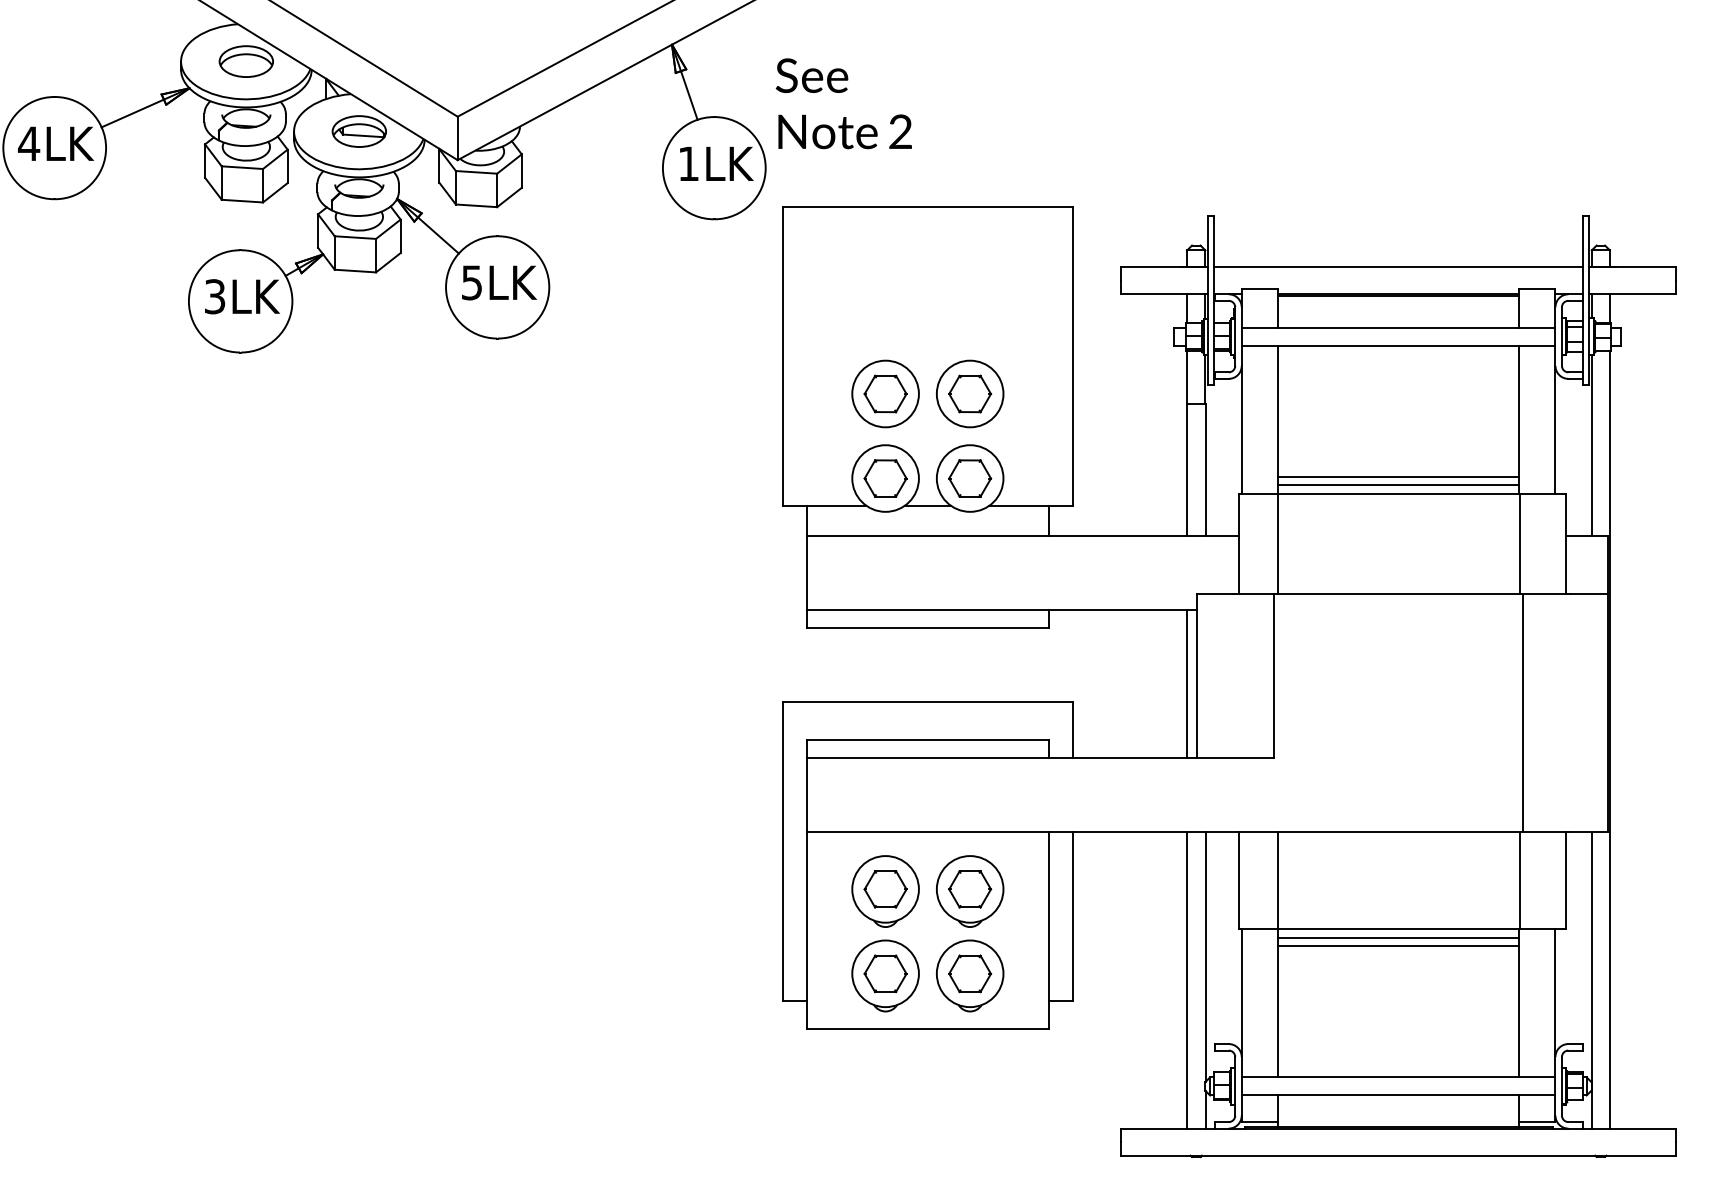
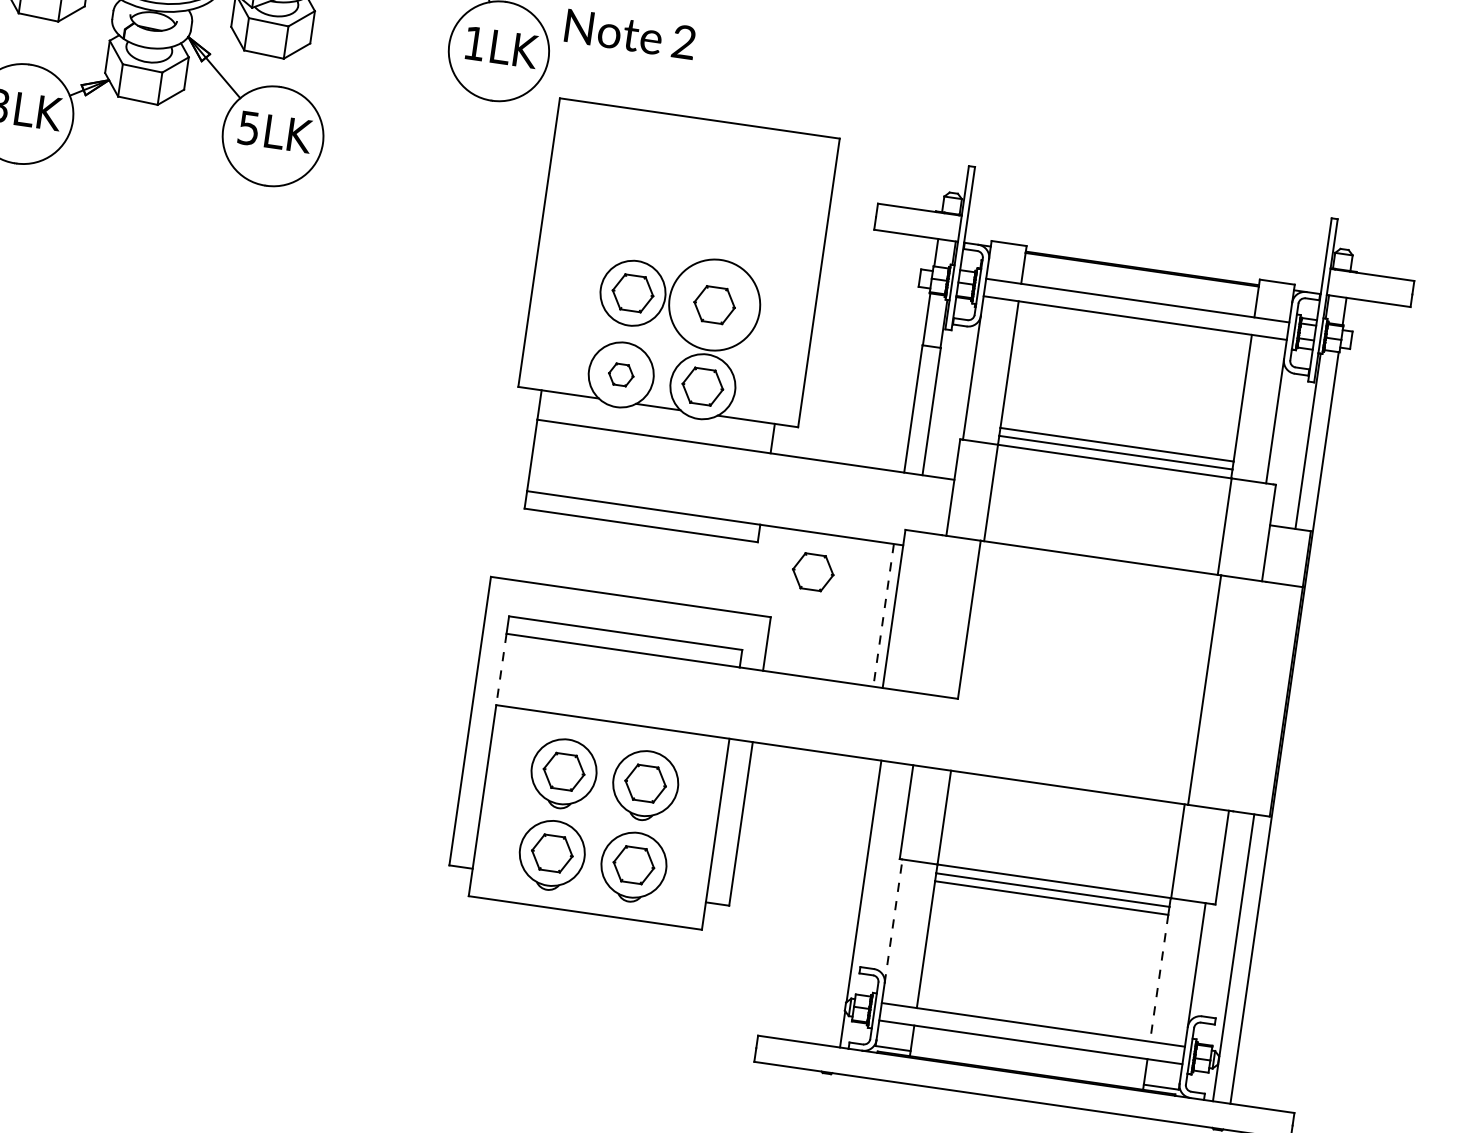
line: (1398, 267) -> (1146, 242), removed
circle: (969, 393) -> (714, 304), size x1.4
part: (885, 478) -> (621, 374), size x0.6
part: (1109, 650) -> (813, 572), added
line: (1186, 683) -> (883, 614), solid -> dashed
line: (807, 794) -> (501, 669), solid -> dashed
line: (1186, 979) -> (842, 900), removed
line: (1241, 992) -> (893, 921), solid -> dashed
line: (1519, 1011) -> (1159, 978), solid -> dashed

